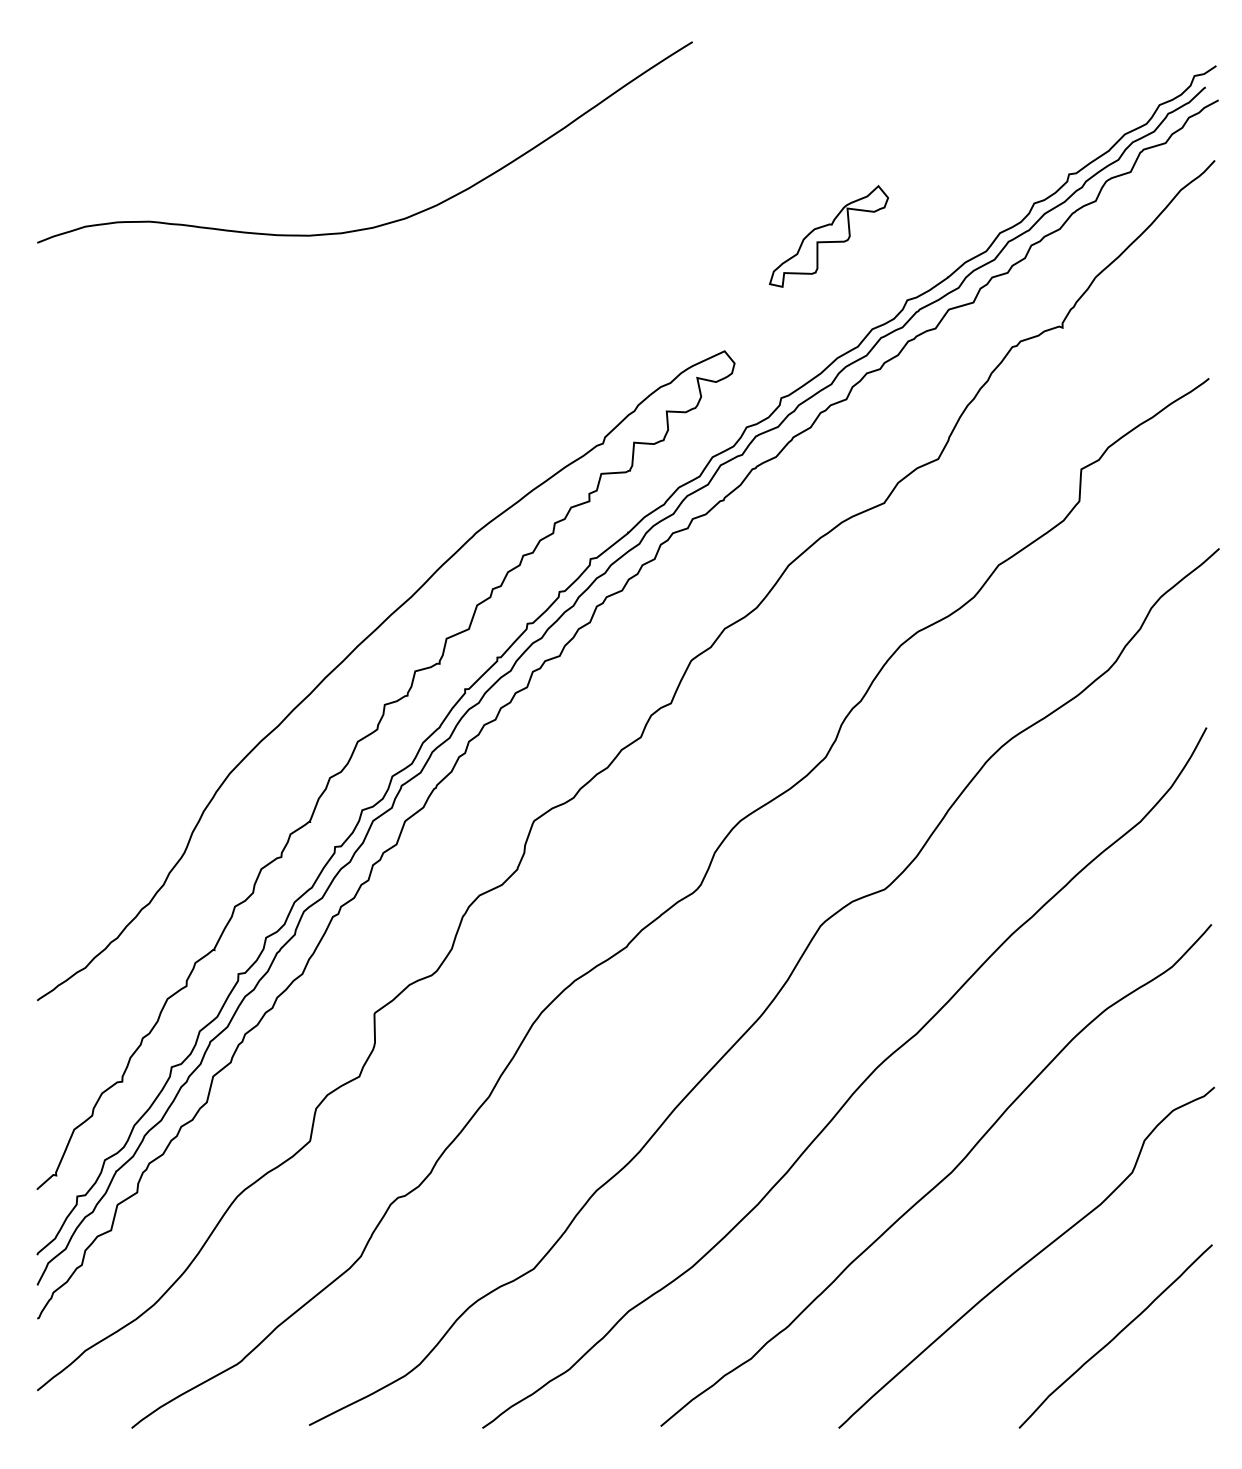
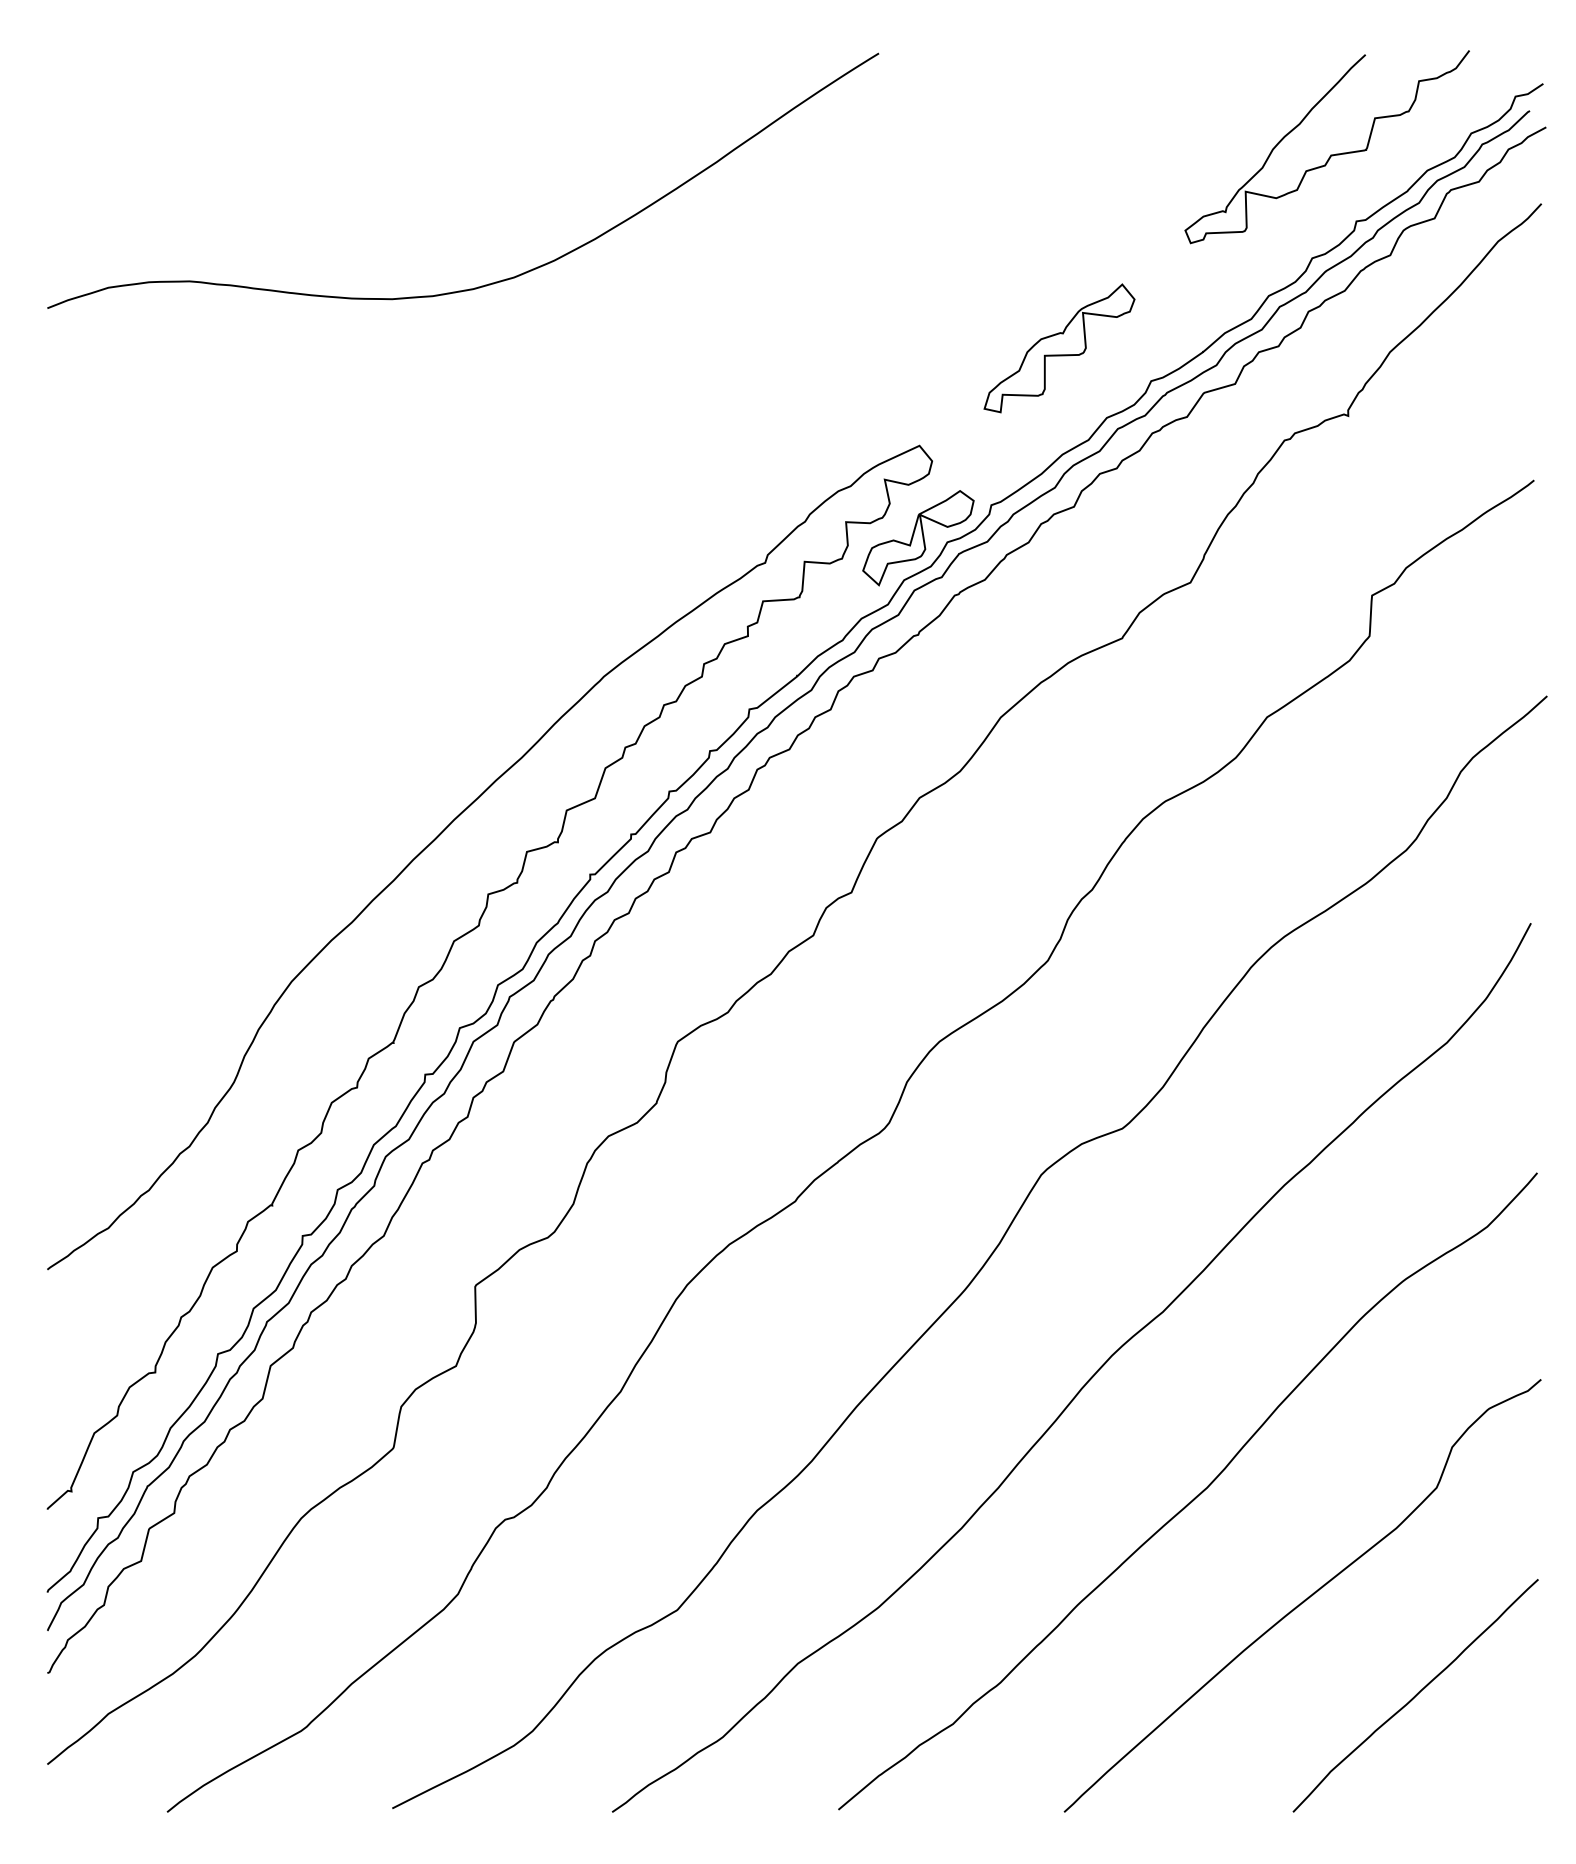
curve: (1048, 121) -> (1330, 154), added
part: (828, 236) -> (1058, 348), moved
part: (723, 424) -> (918, 538), added

